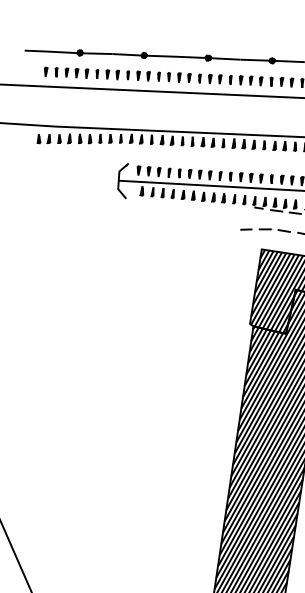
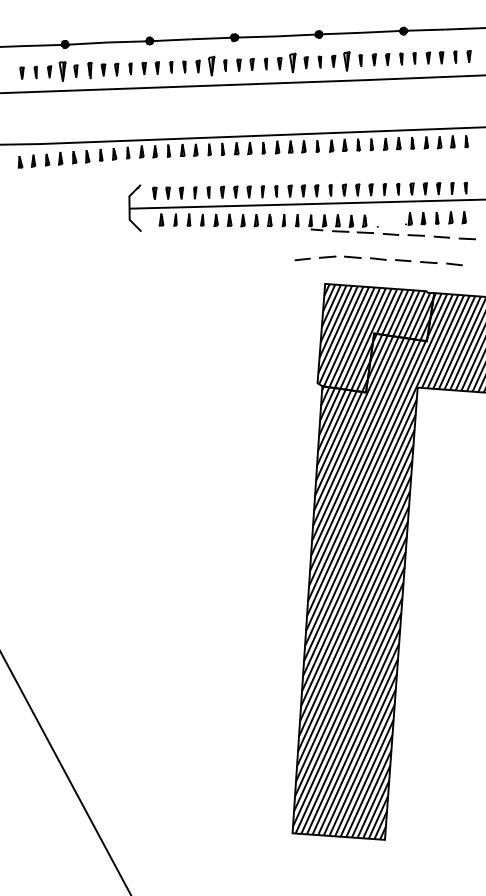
part: (76, 73) -> (62, 71), size x1.6
part: (96, 74) -> (89, 70), size x1.4
part: (188, 77) -> (210, 65), size x1.6
part: (250, 80) -> (292, 62), size x1.6
part: (291, 82) -> (346, 60), size x1.6

